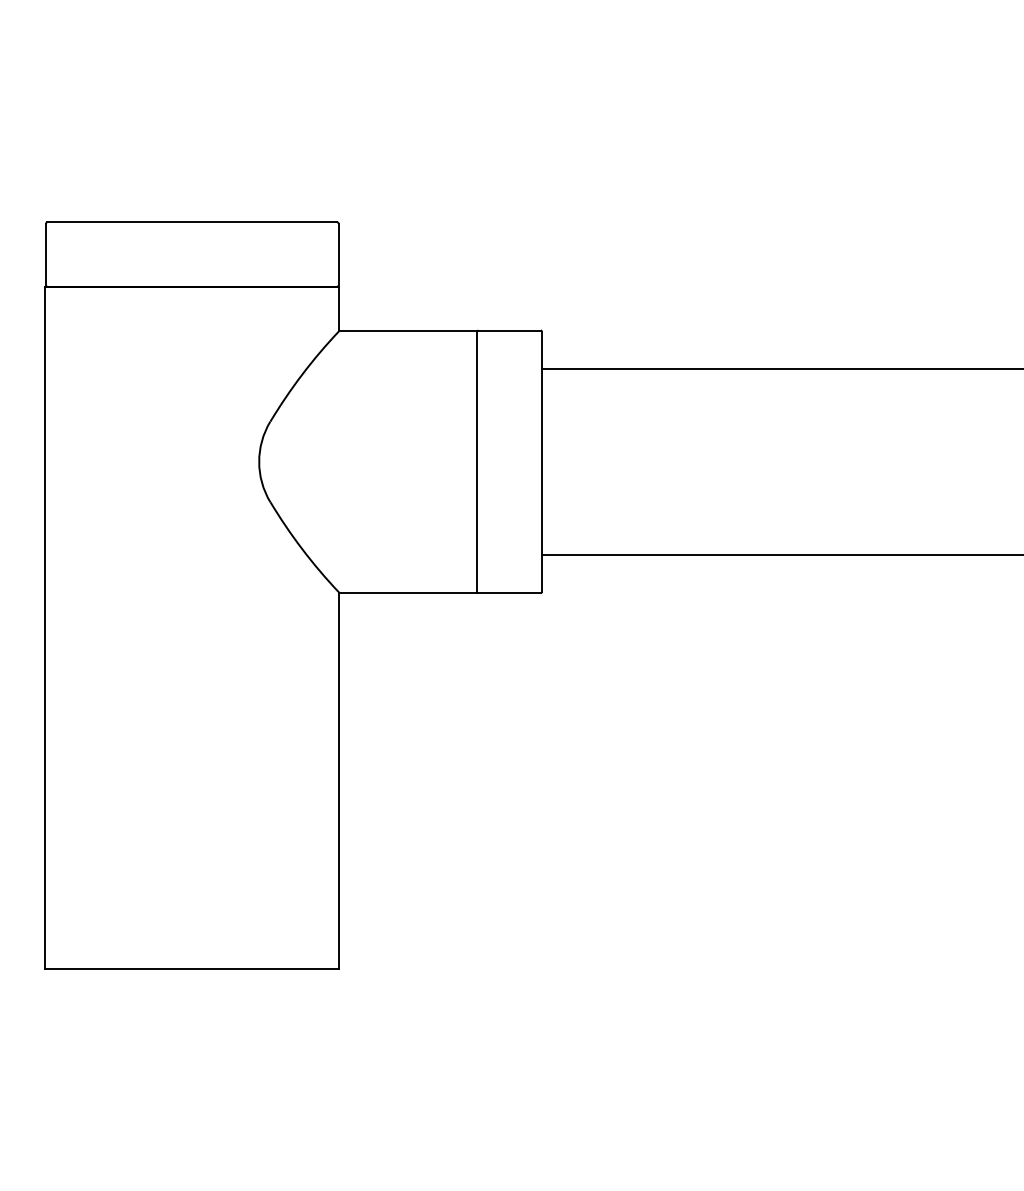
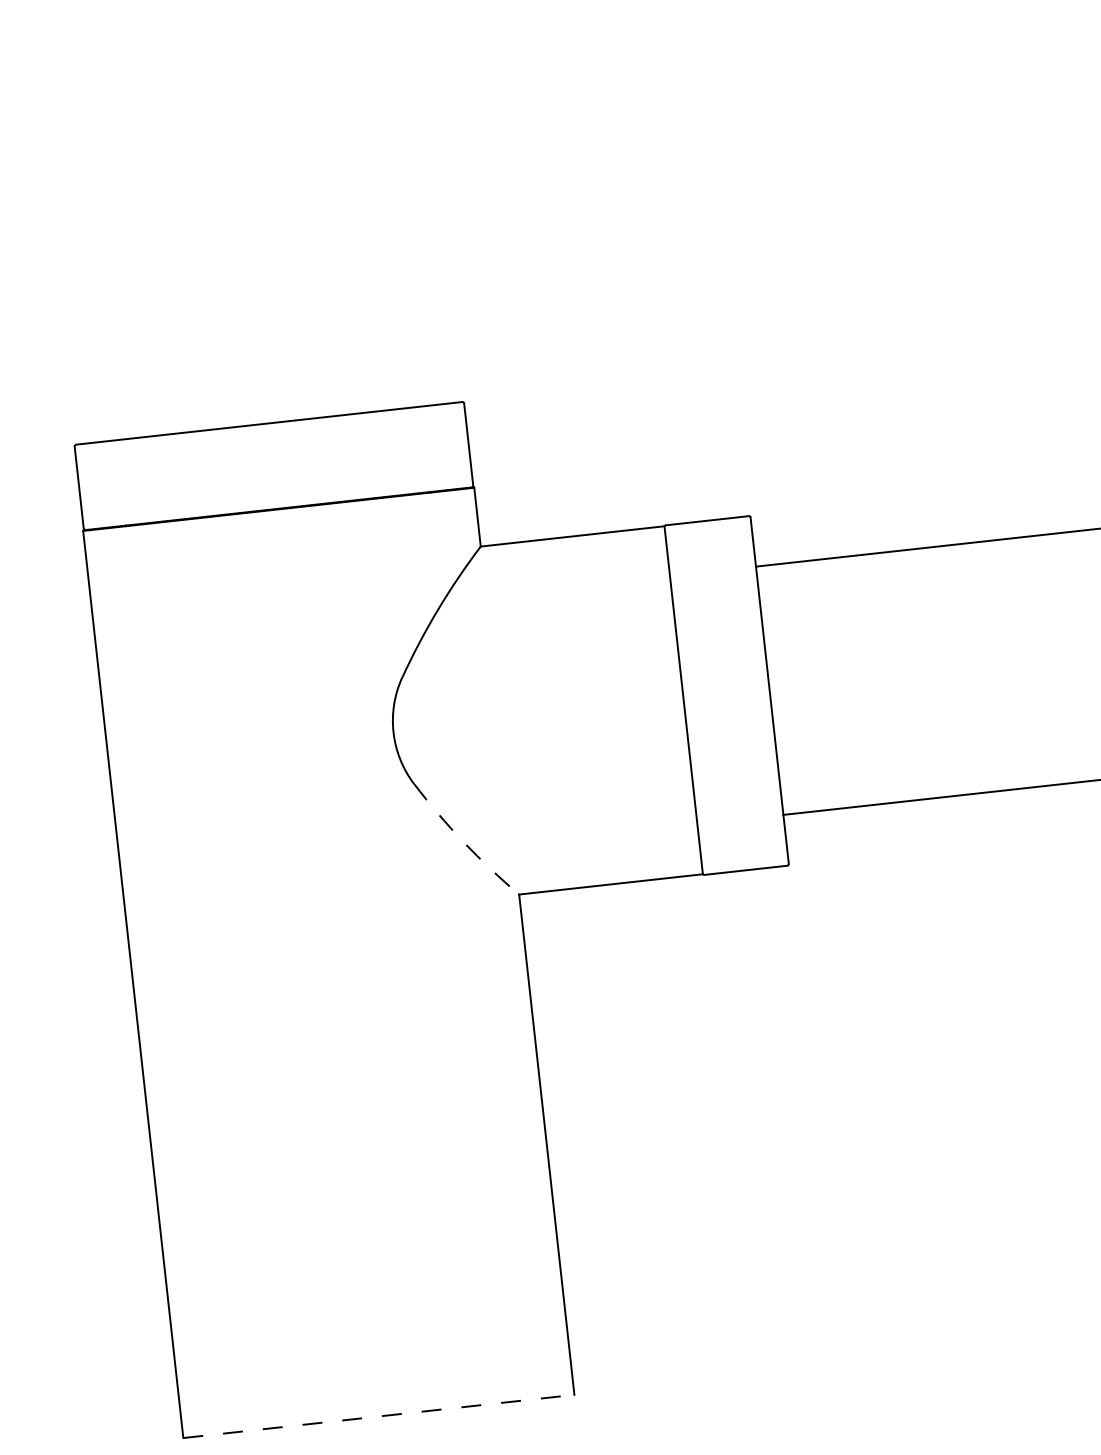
arc: (302, 549) -> (464, 842), solid -> dashed
line: (192, 968) -> (379, 1416), solid -> dashed

